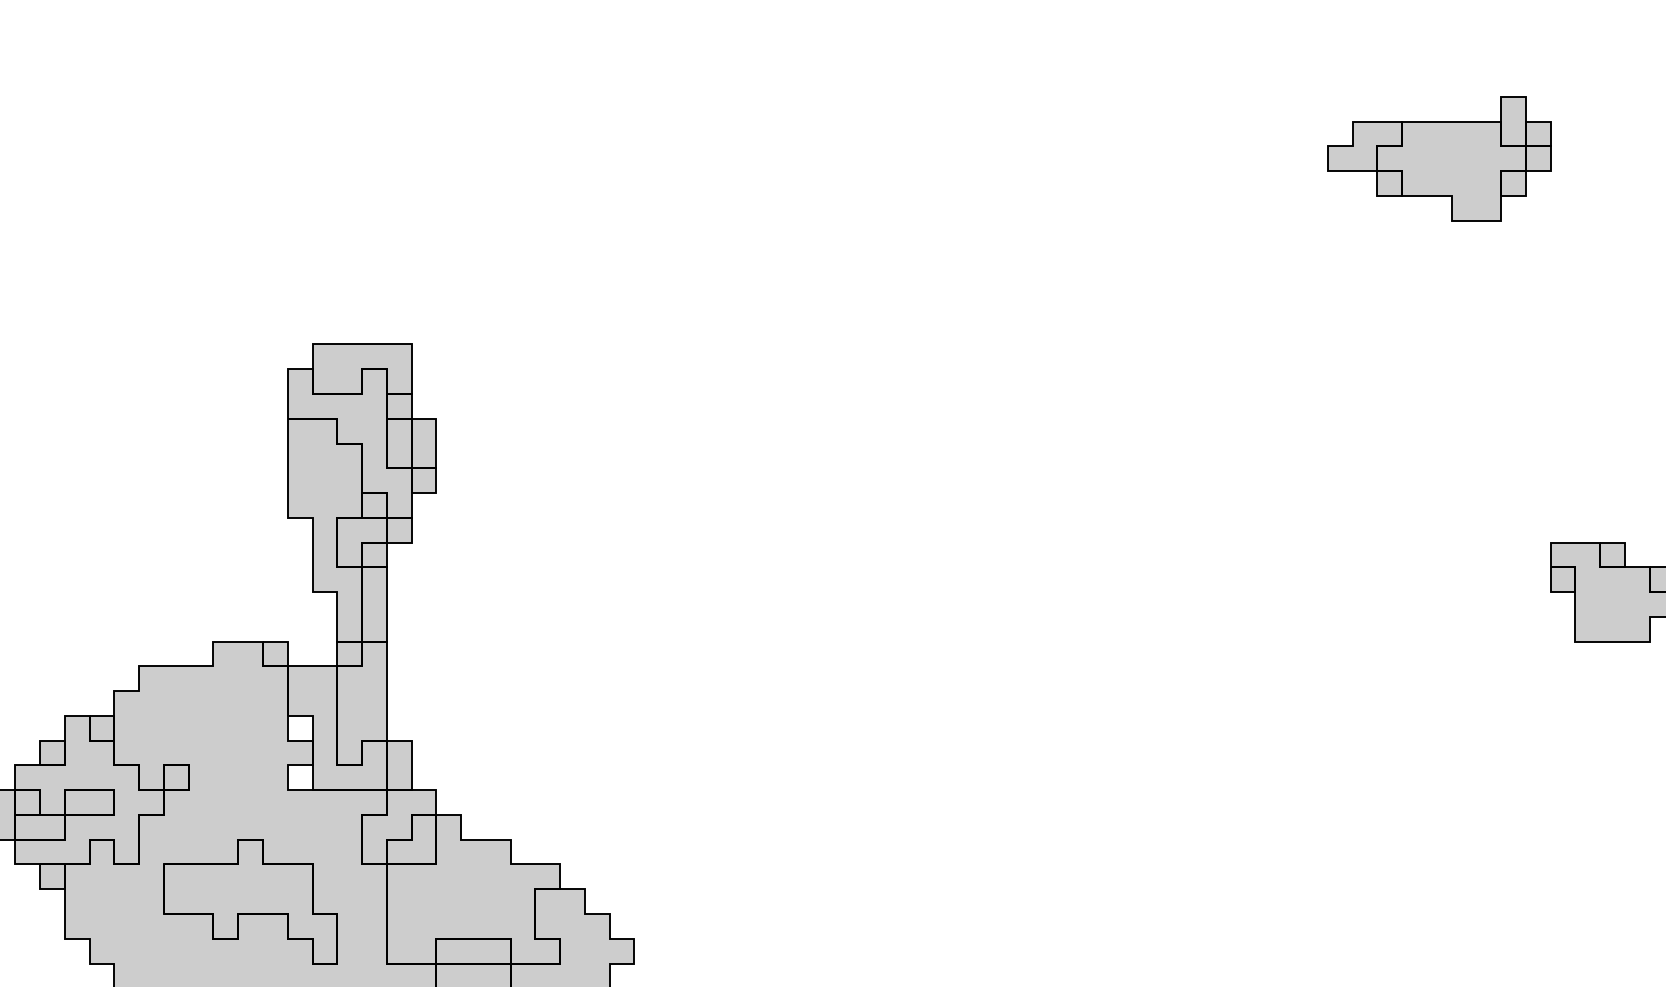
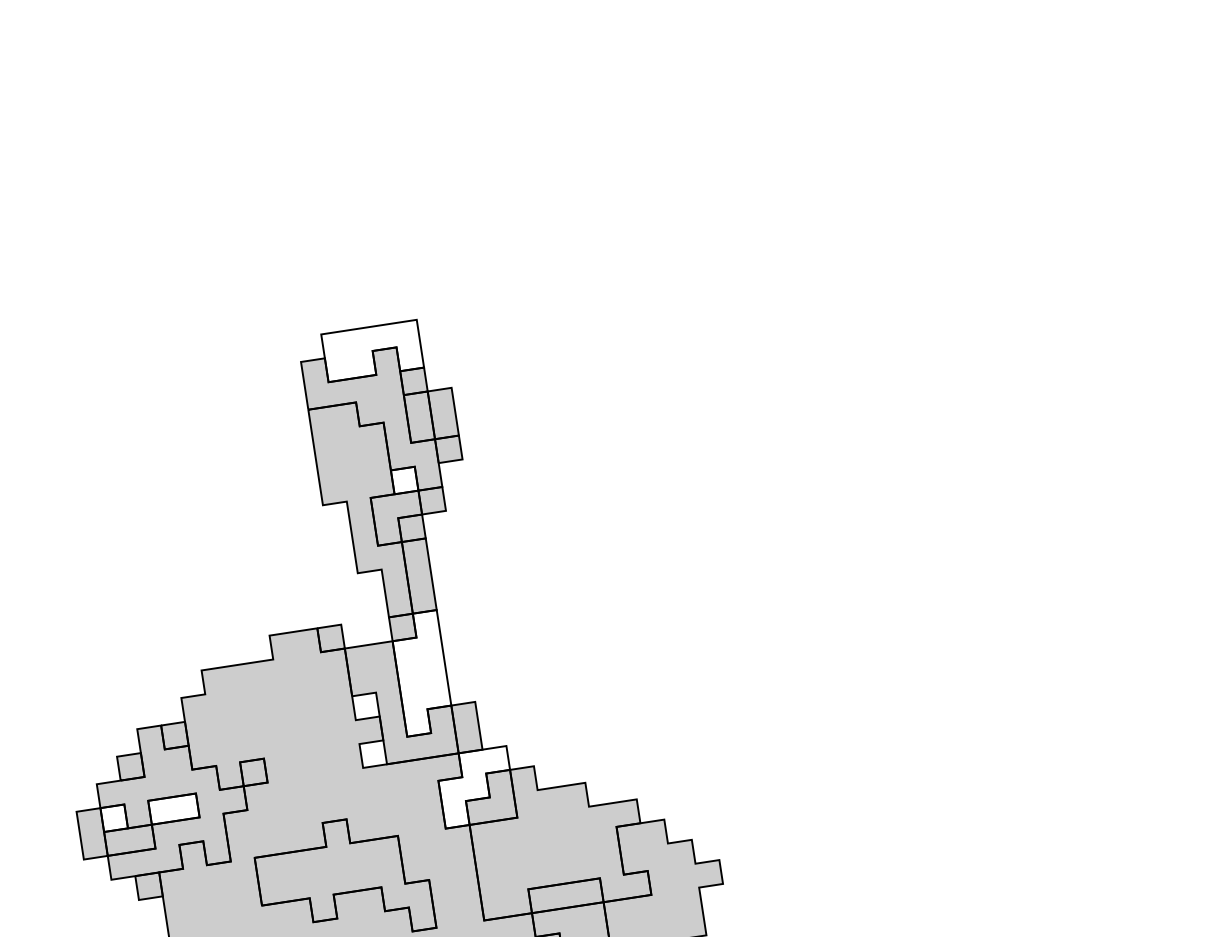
fill: (361, 368) -> (372, 350), removed
fill: (374, 505) -> (404, 480), removed
fill: (361, 703) -> (421, 673), removed
fill: (27, 802) -> (113, 818), removed
fill: (89, 802) -> (173, 809), removed
fill: (399, 827) -> (476, 787), removed

